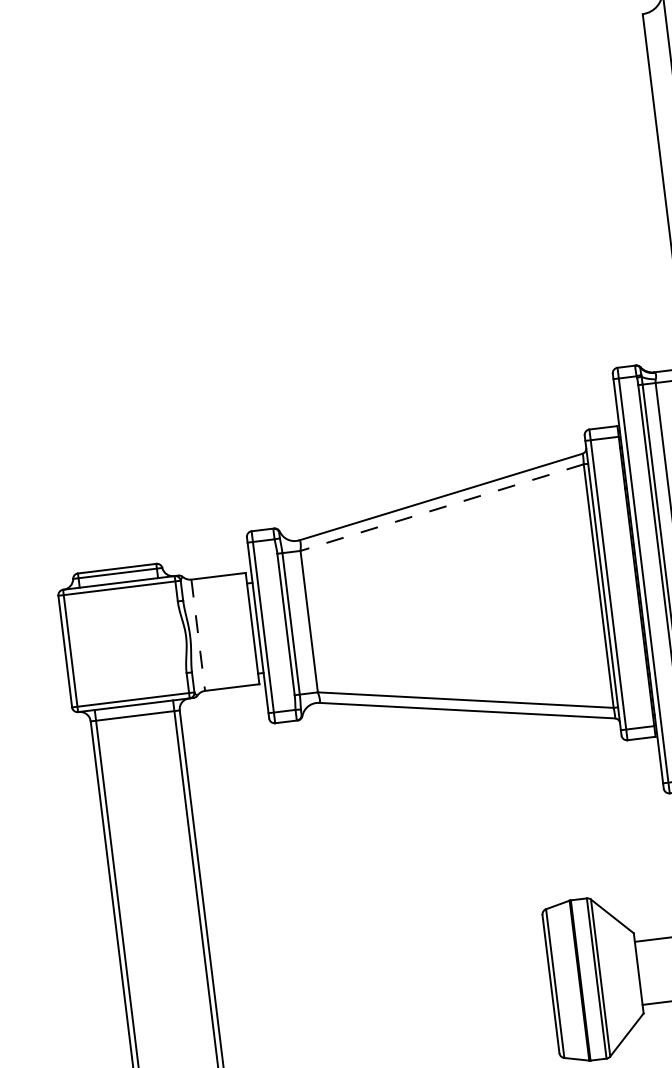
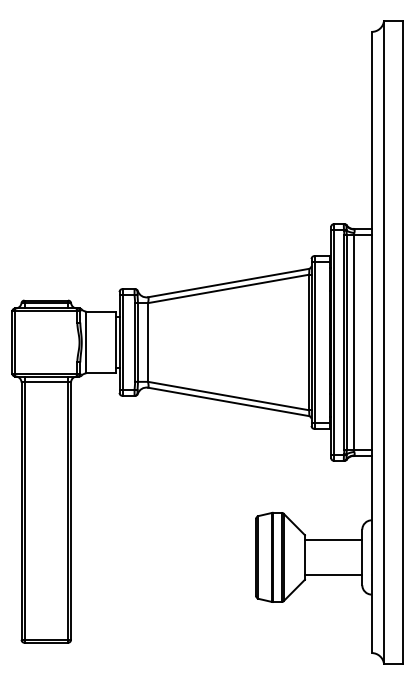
line: (441, 506) -> (228, 288), dashed -> solid
line: (198, 635) -> (86, 342), dashed -> solid

